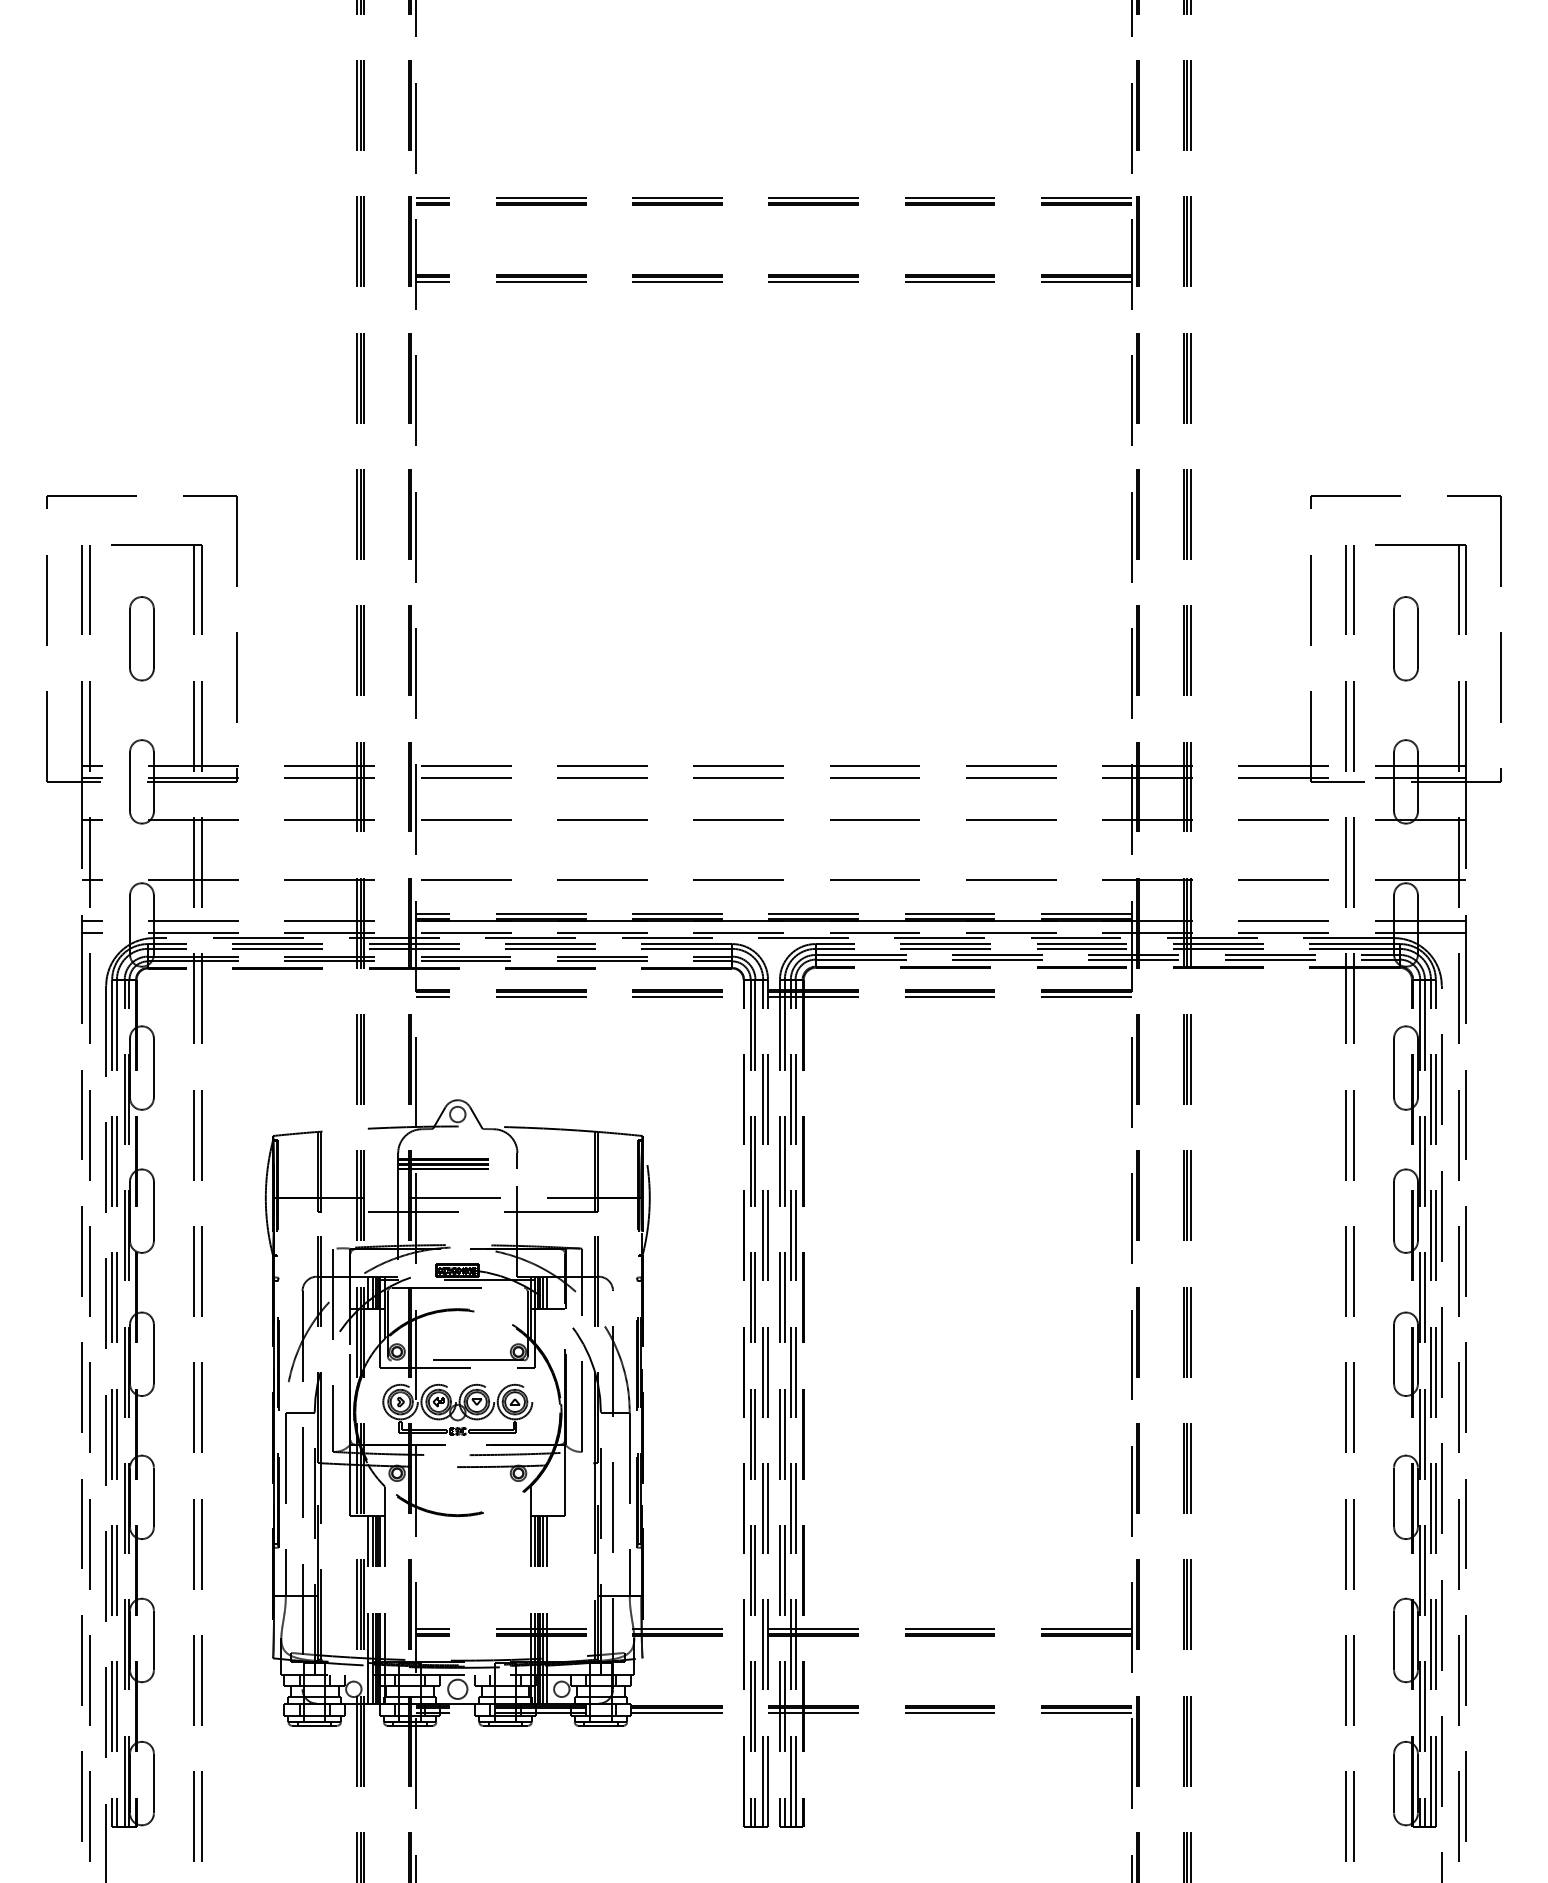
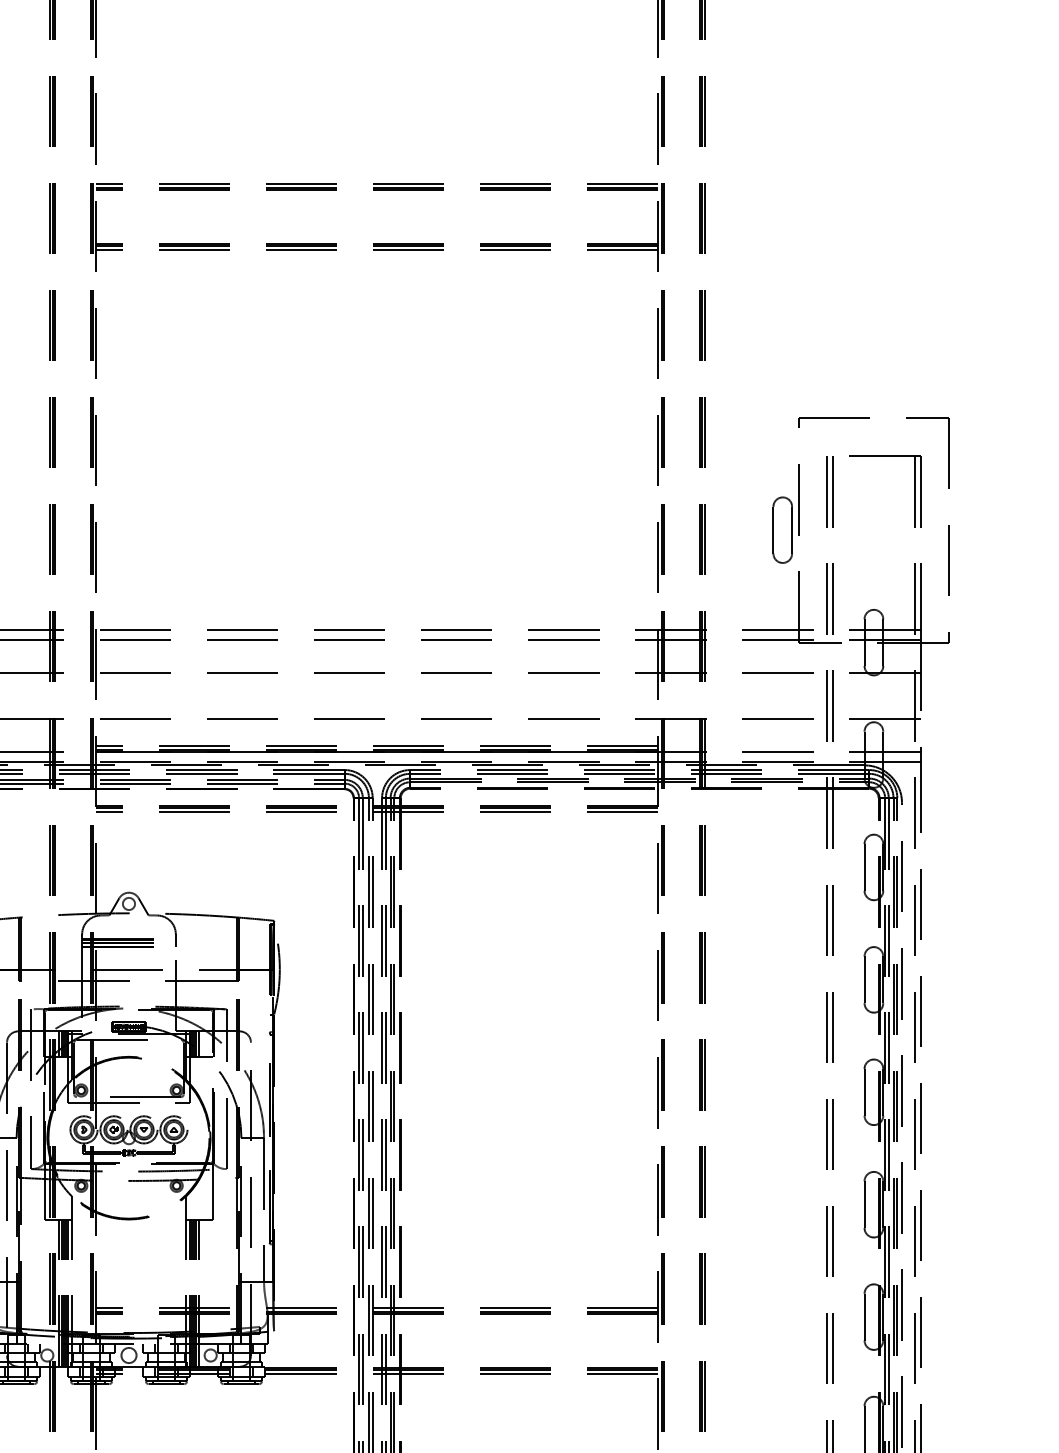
part: (1405, 638) -> (782, 529), moved

